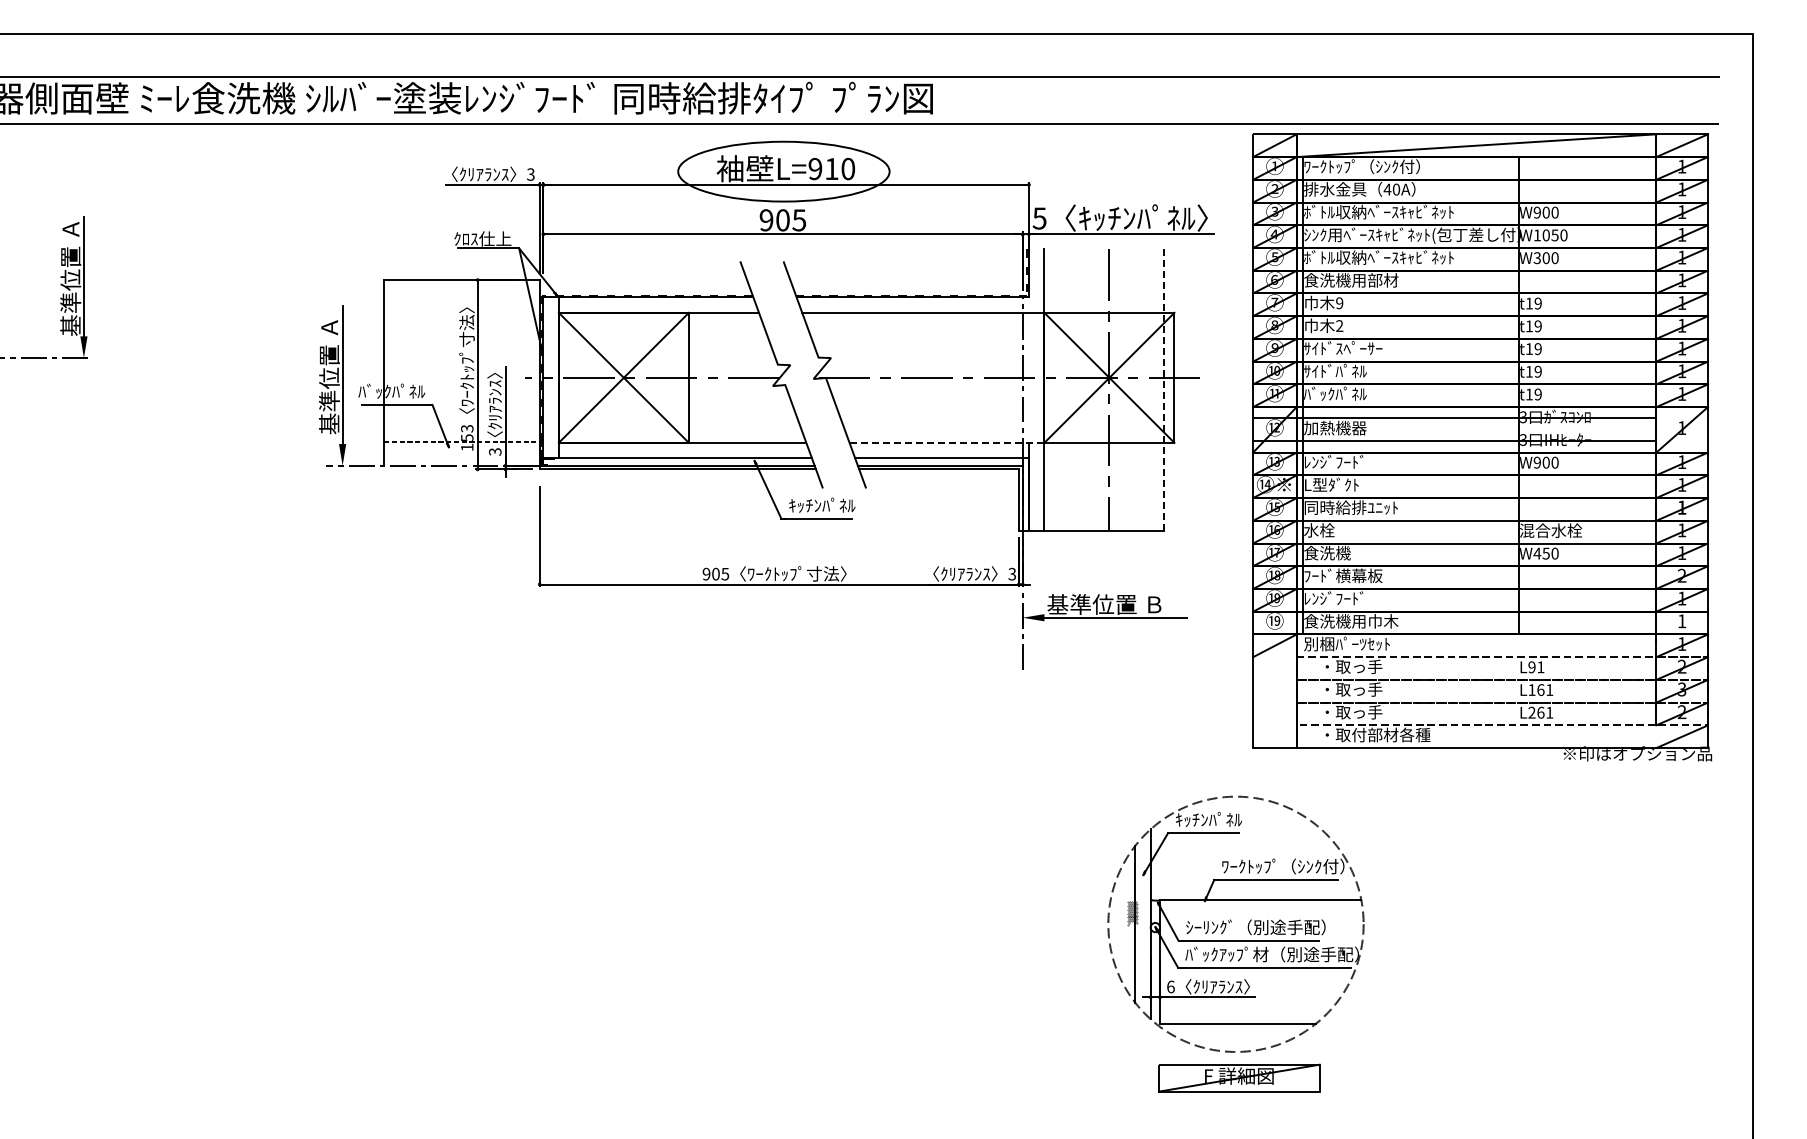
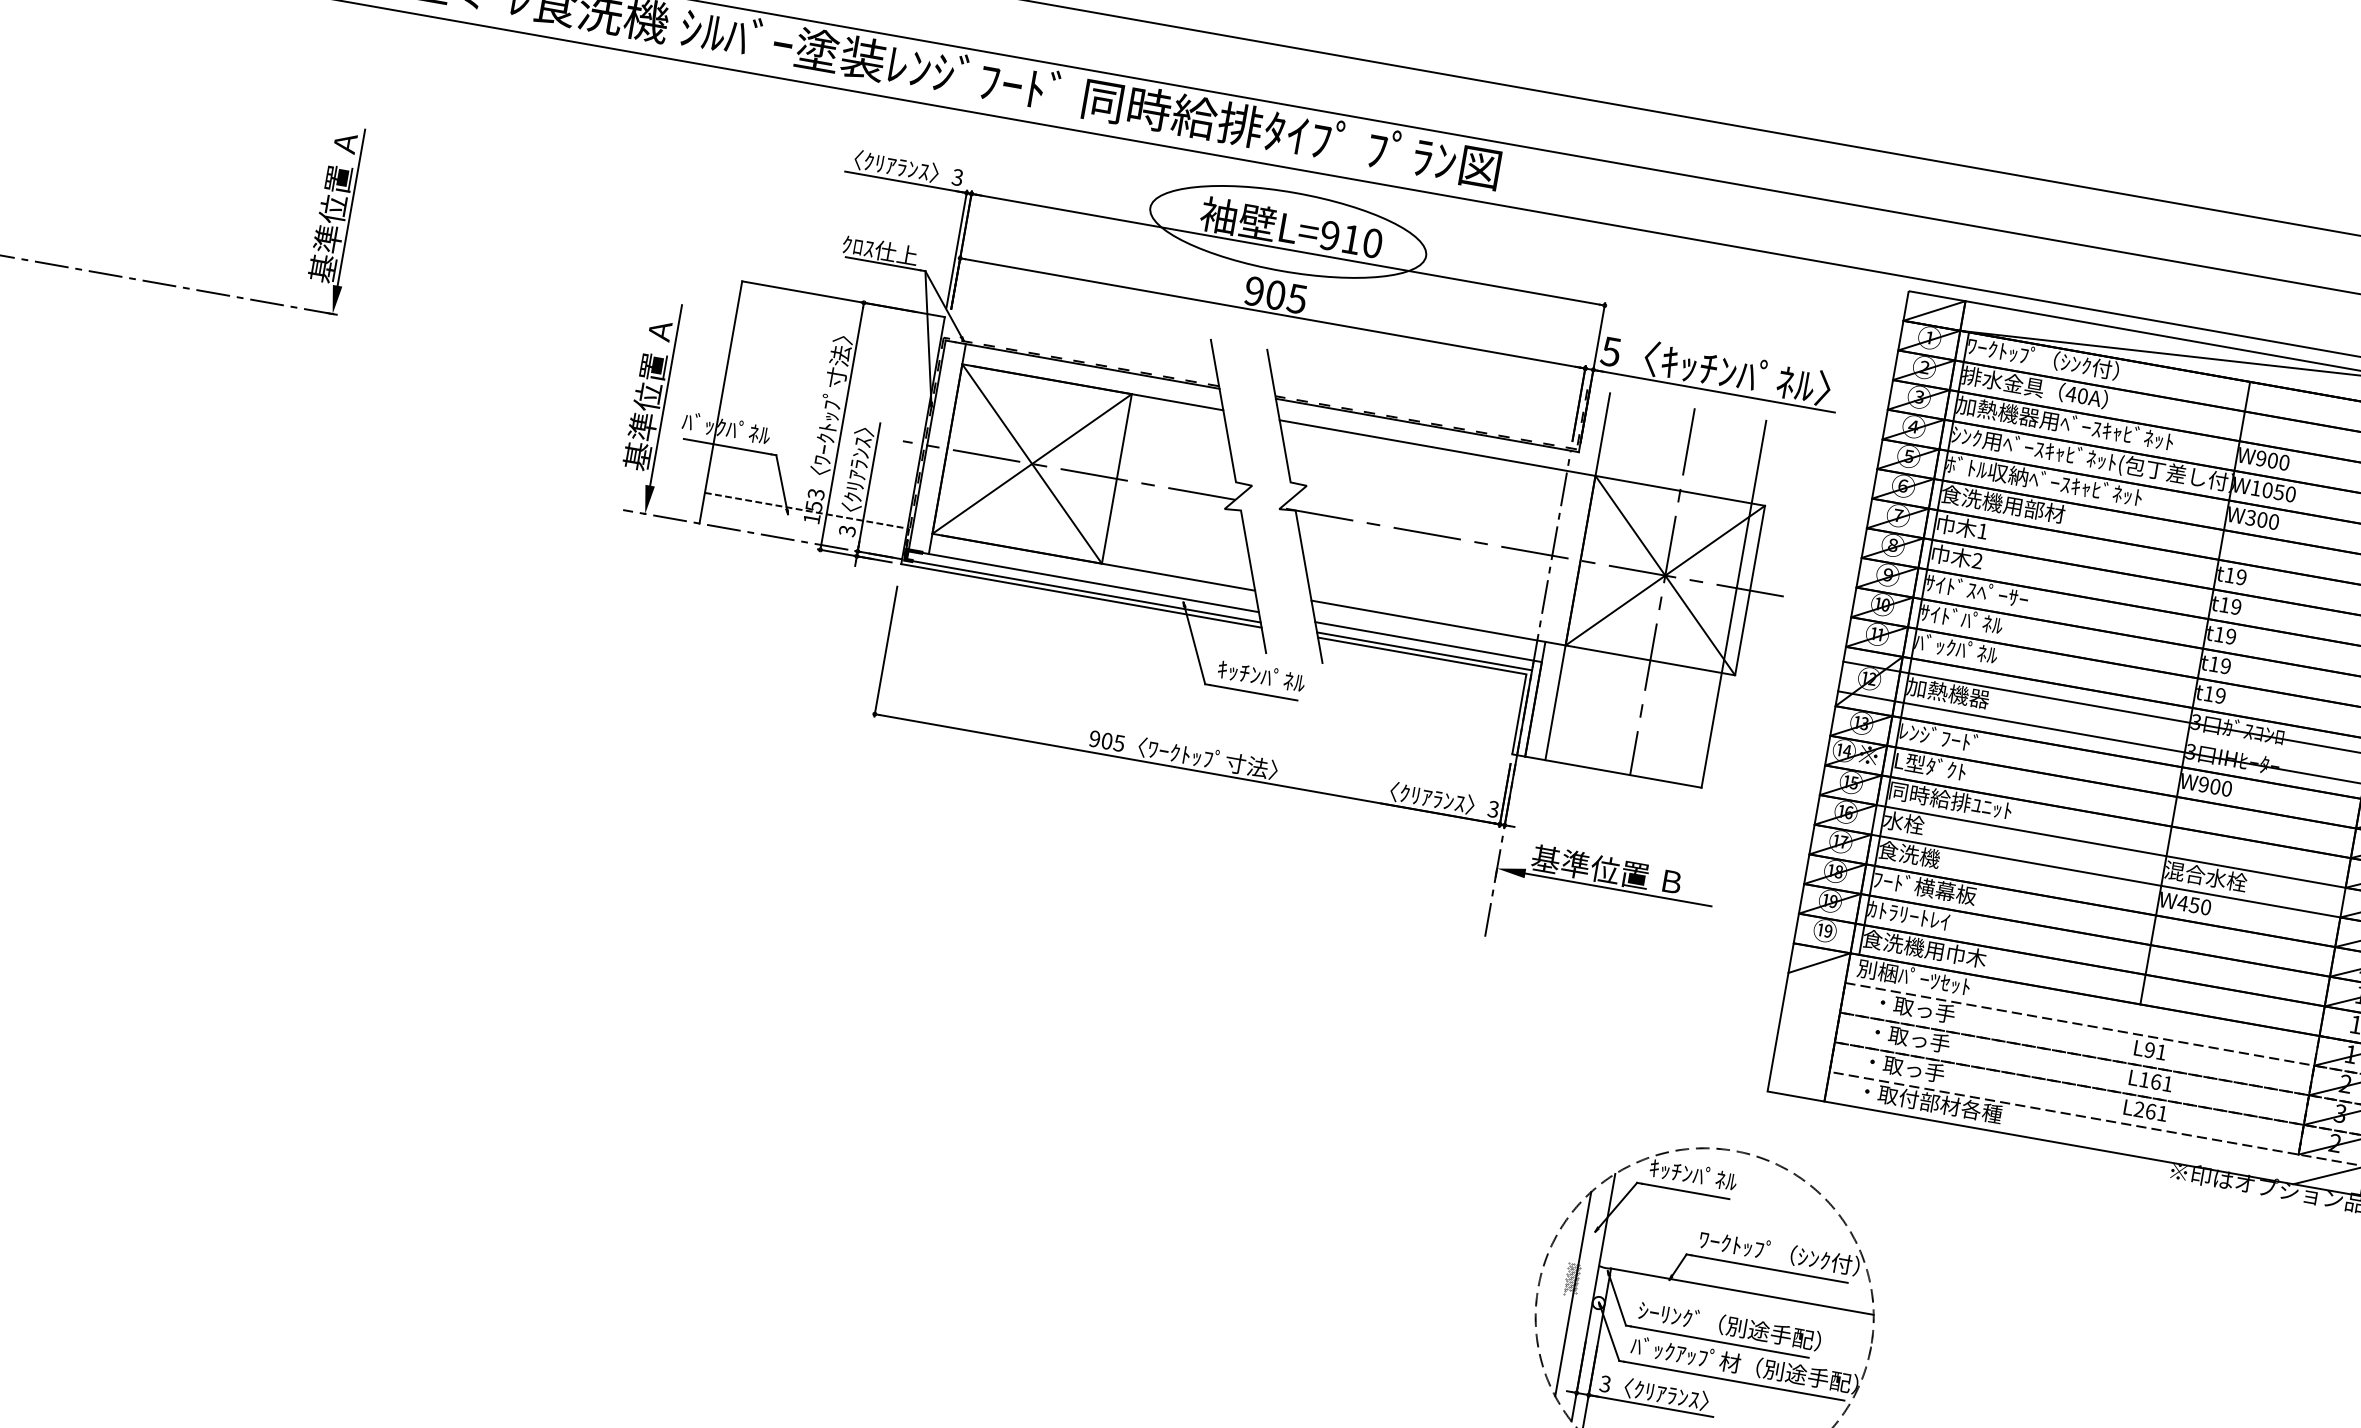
text: (1386, 211) -> (2064, 422), ﾎﾞﾄﾙ収納ﾍﾞｰｽｷｬﾋﾞﾈｯﾄ -> 加熱機器用ﾍﾞｰｽｷｬﾋﾞﾈｯﾄ
text: (1339, 303) -> (1982, 531), 9 -> 1
line: (1164, 390) -> (1734, 604), dashed -> solid
line: (946, 442) -> (1437, 622), dashed -> solid
text: (1334, 598) -> (1908, 915), ﾚﾝｼﾞﾌｰﾄﾞ -> ｶﾄﾗﾘｰﾄﾚｲ
text: (1170, 986) -> (1605, 1383), 6 -> 3

